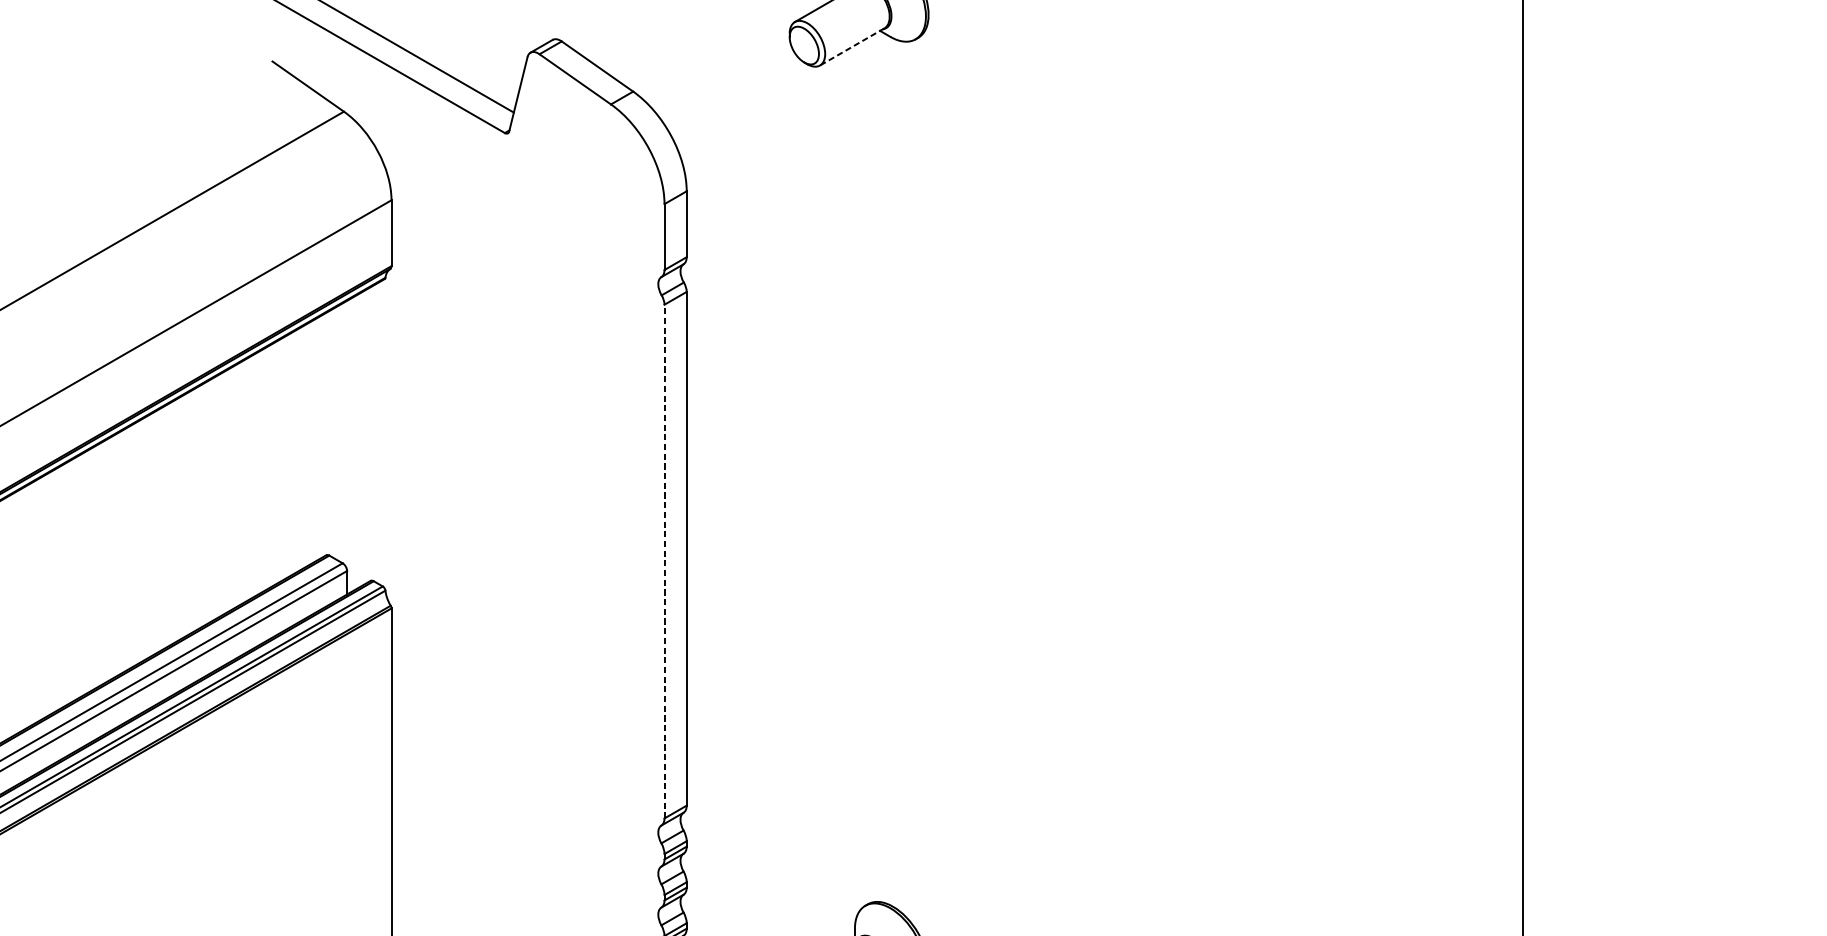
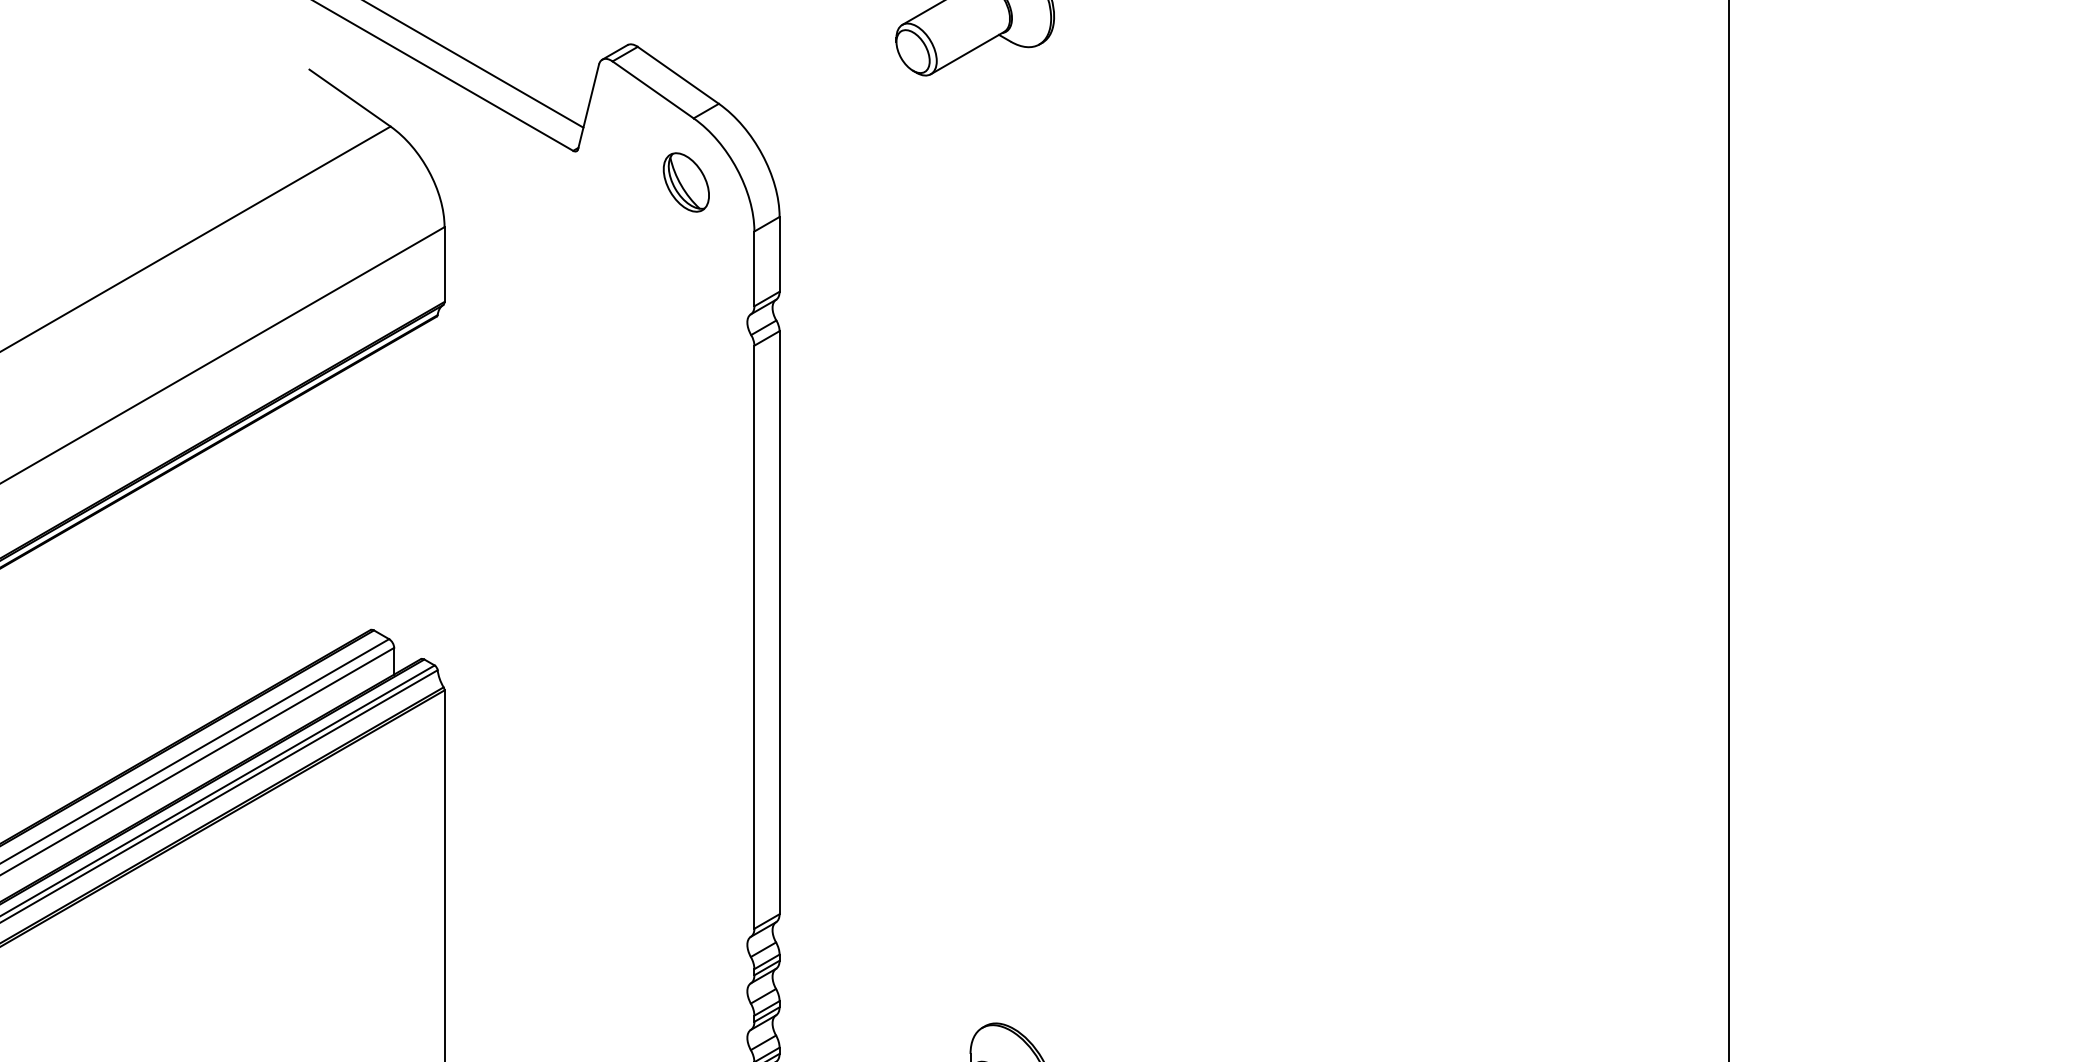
line: (852, 47) -> (967, 53), dashed -> solid
part: (603, 160) -> (685, 182), added
line: (664, 561) -> (754, 637), dashed -> solid

